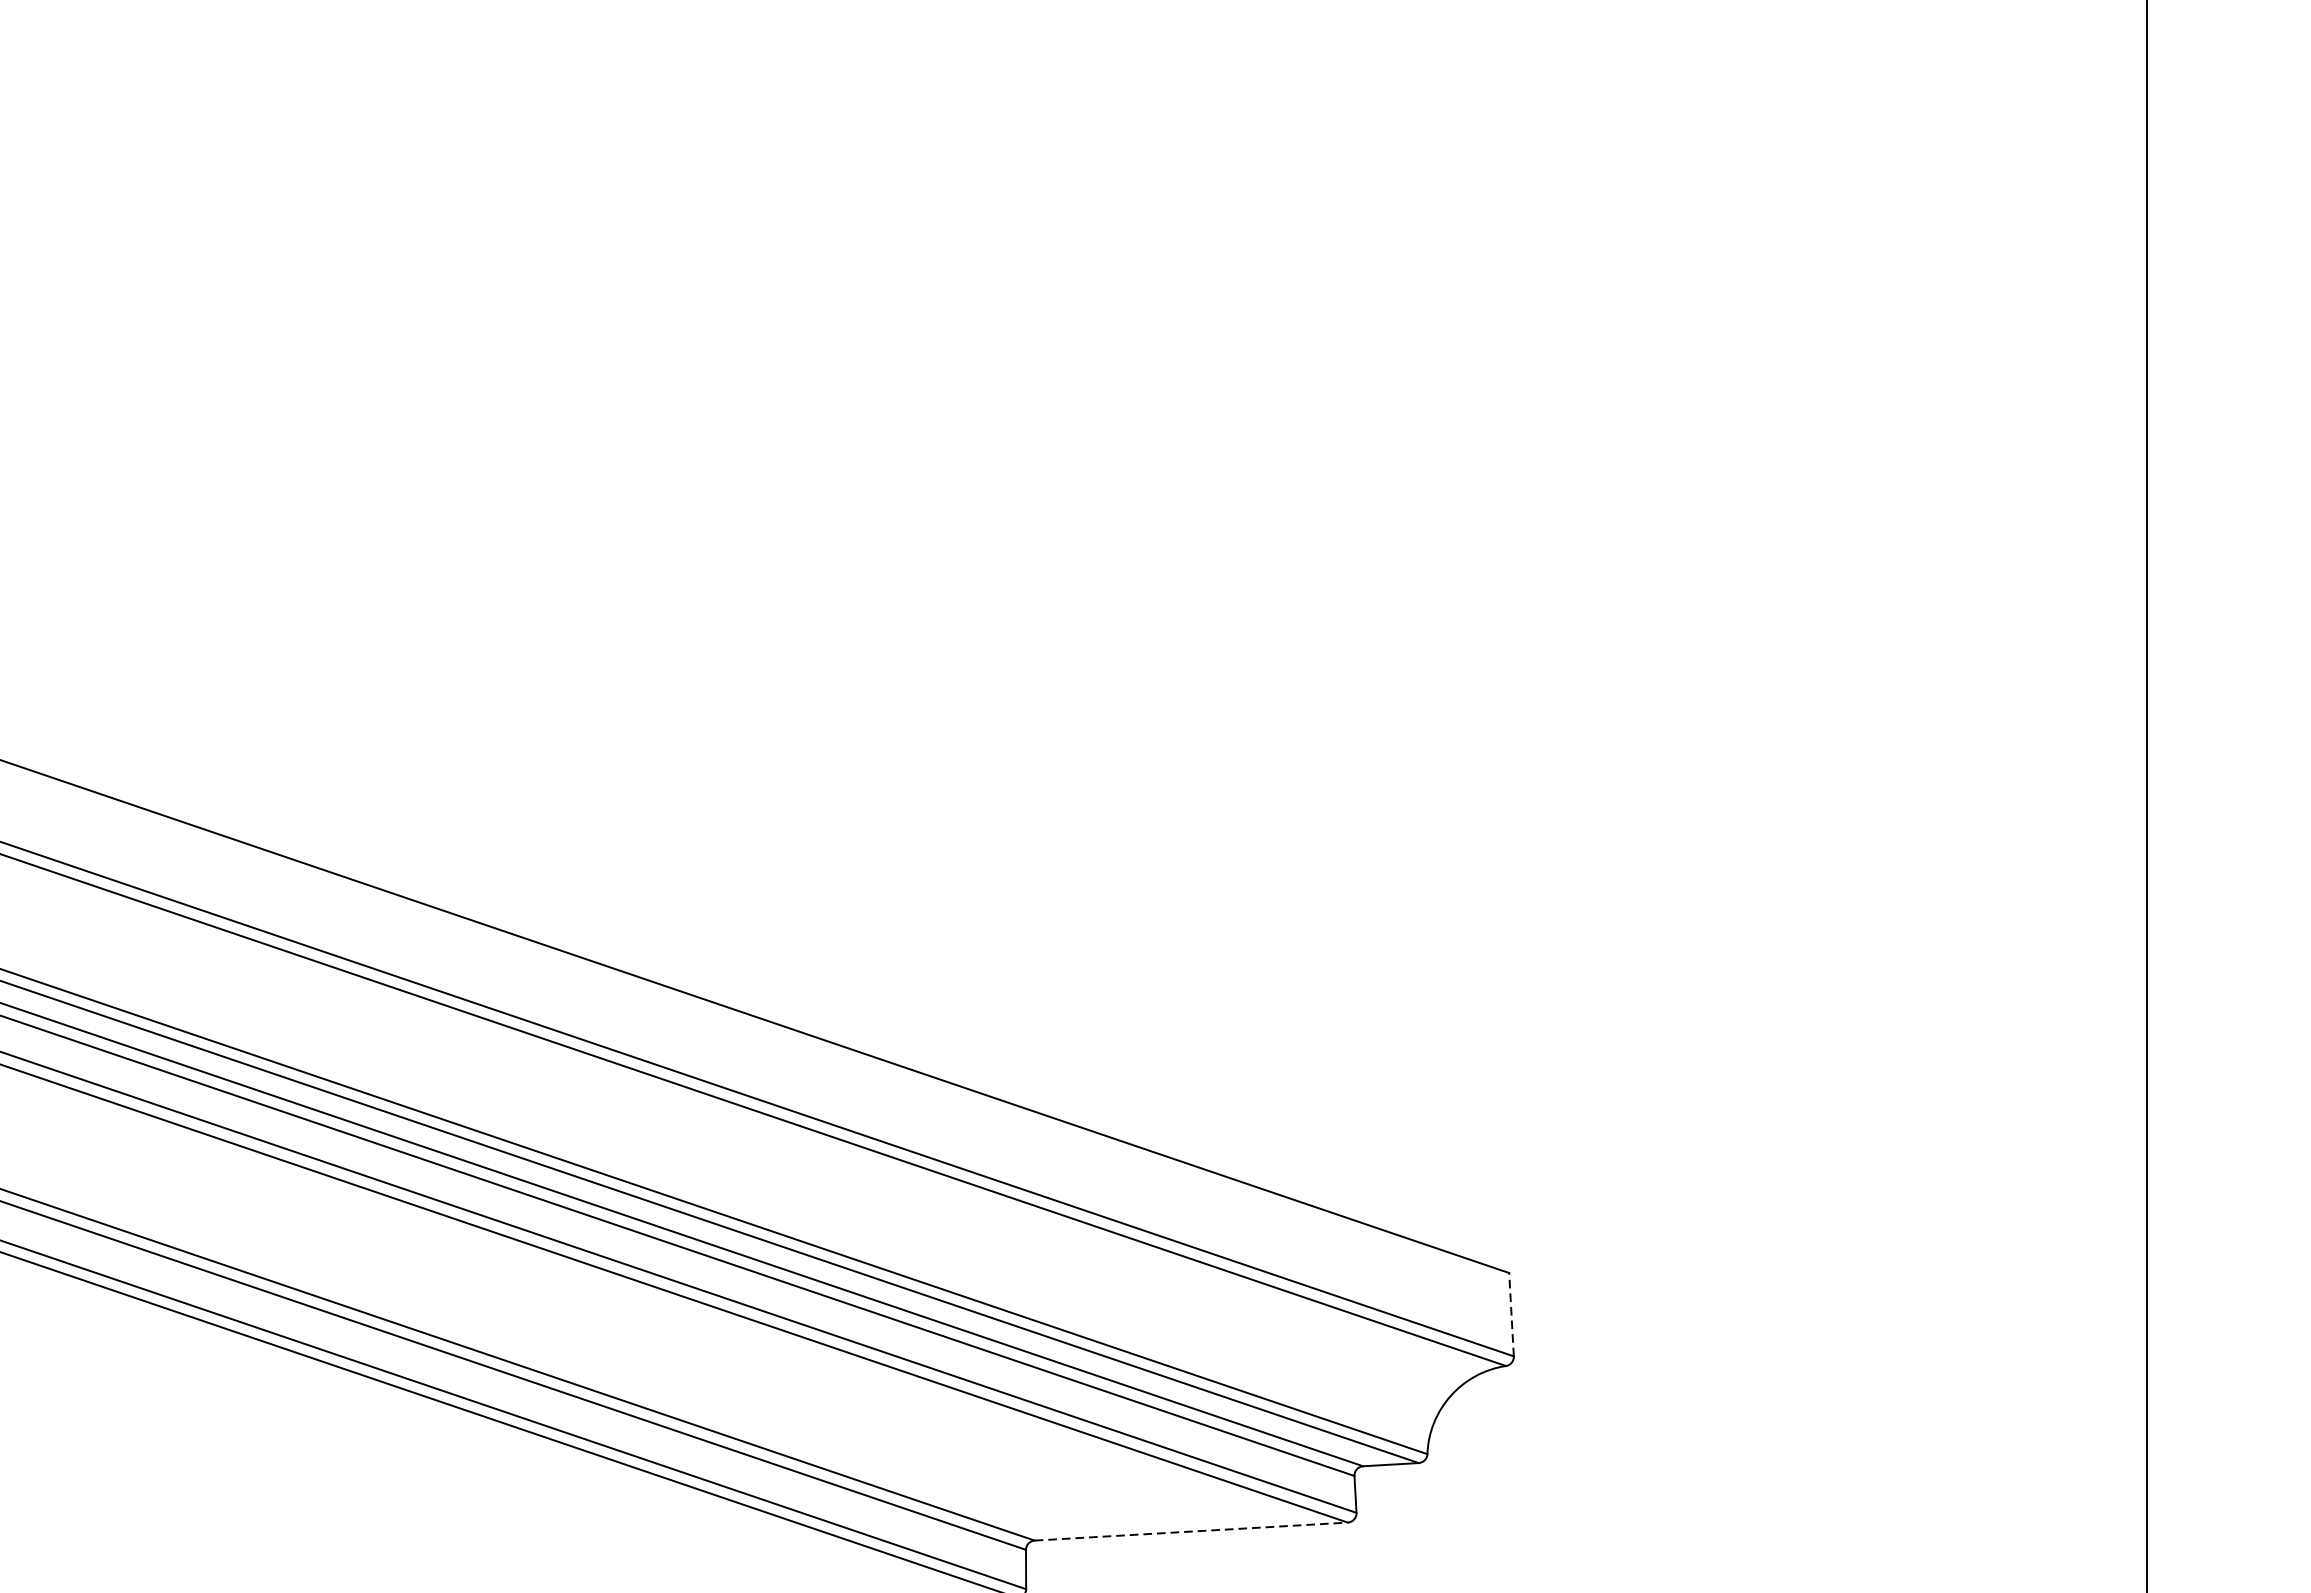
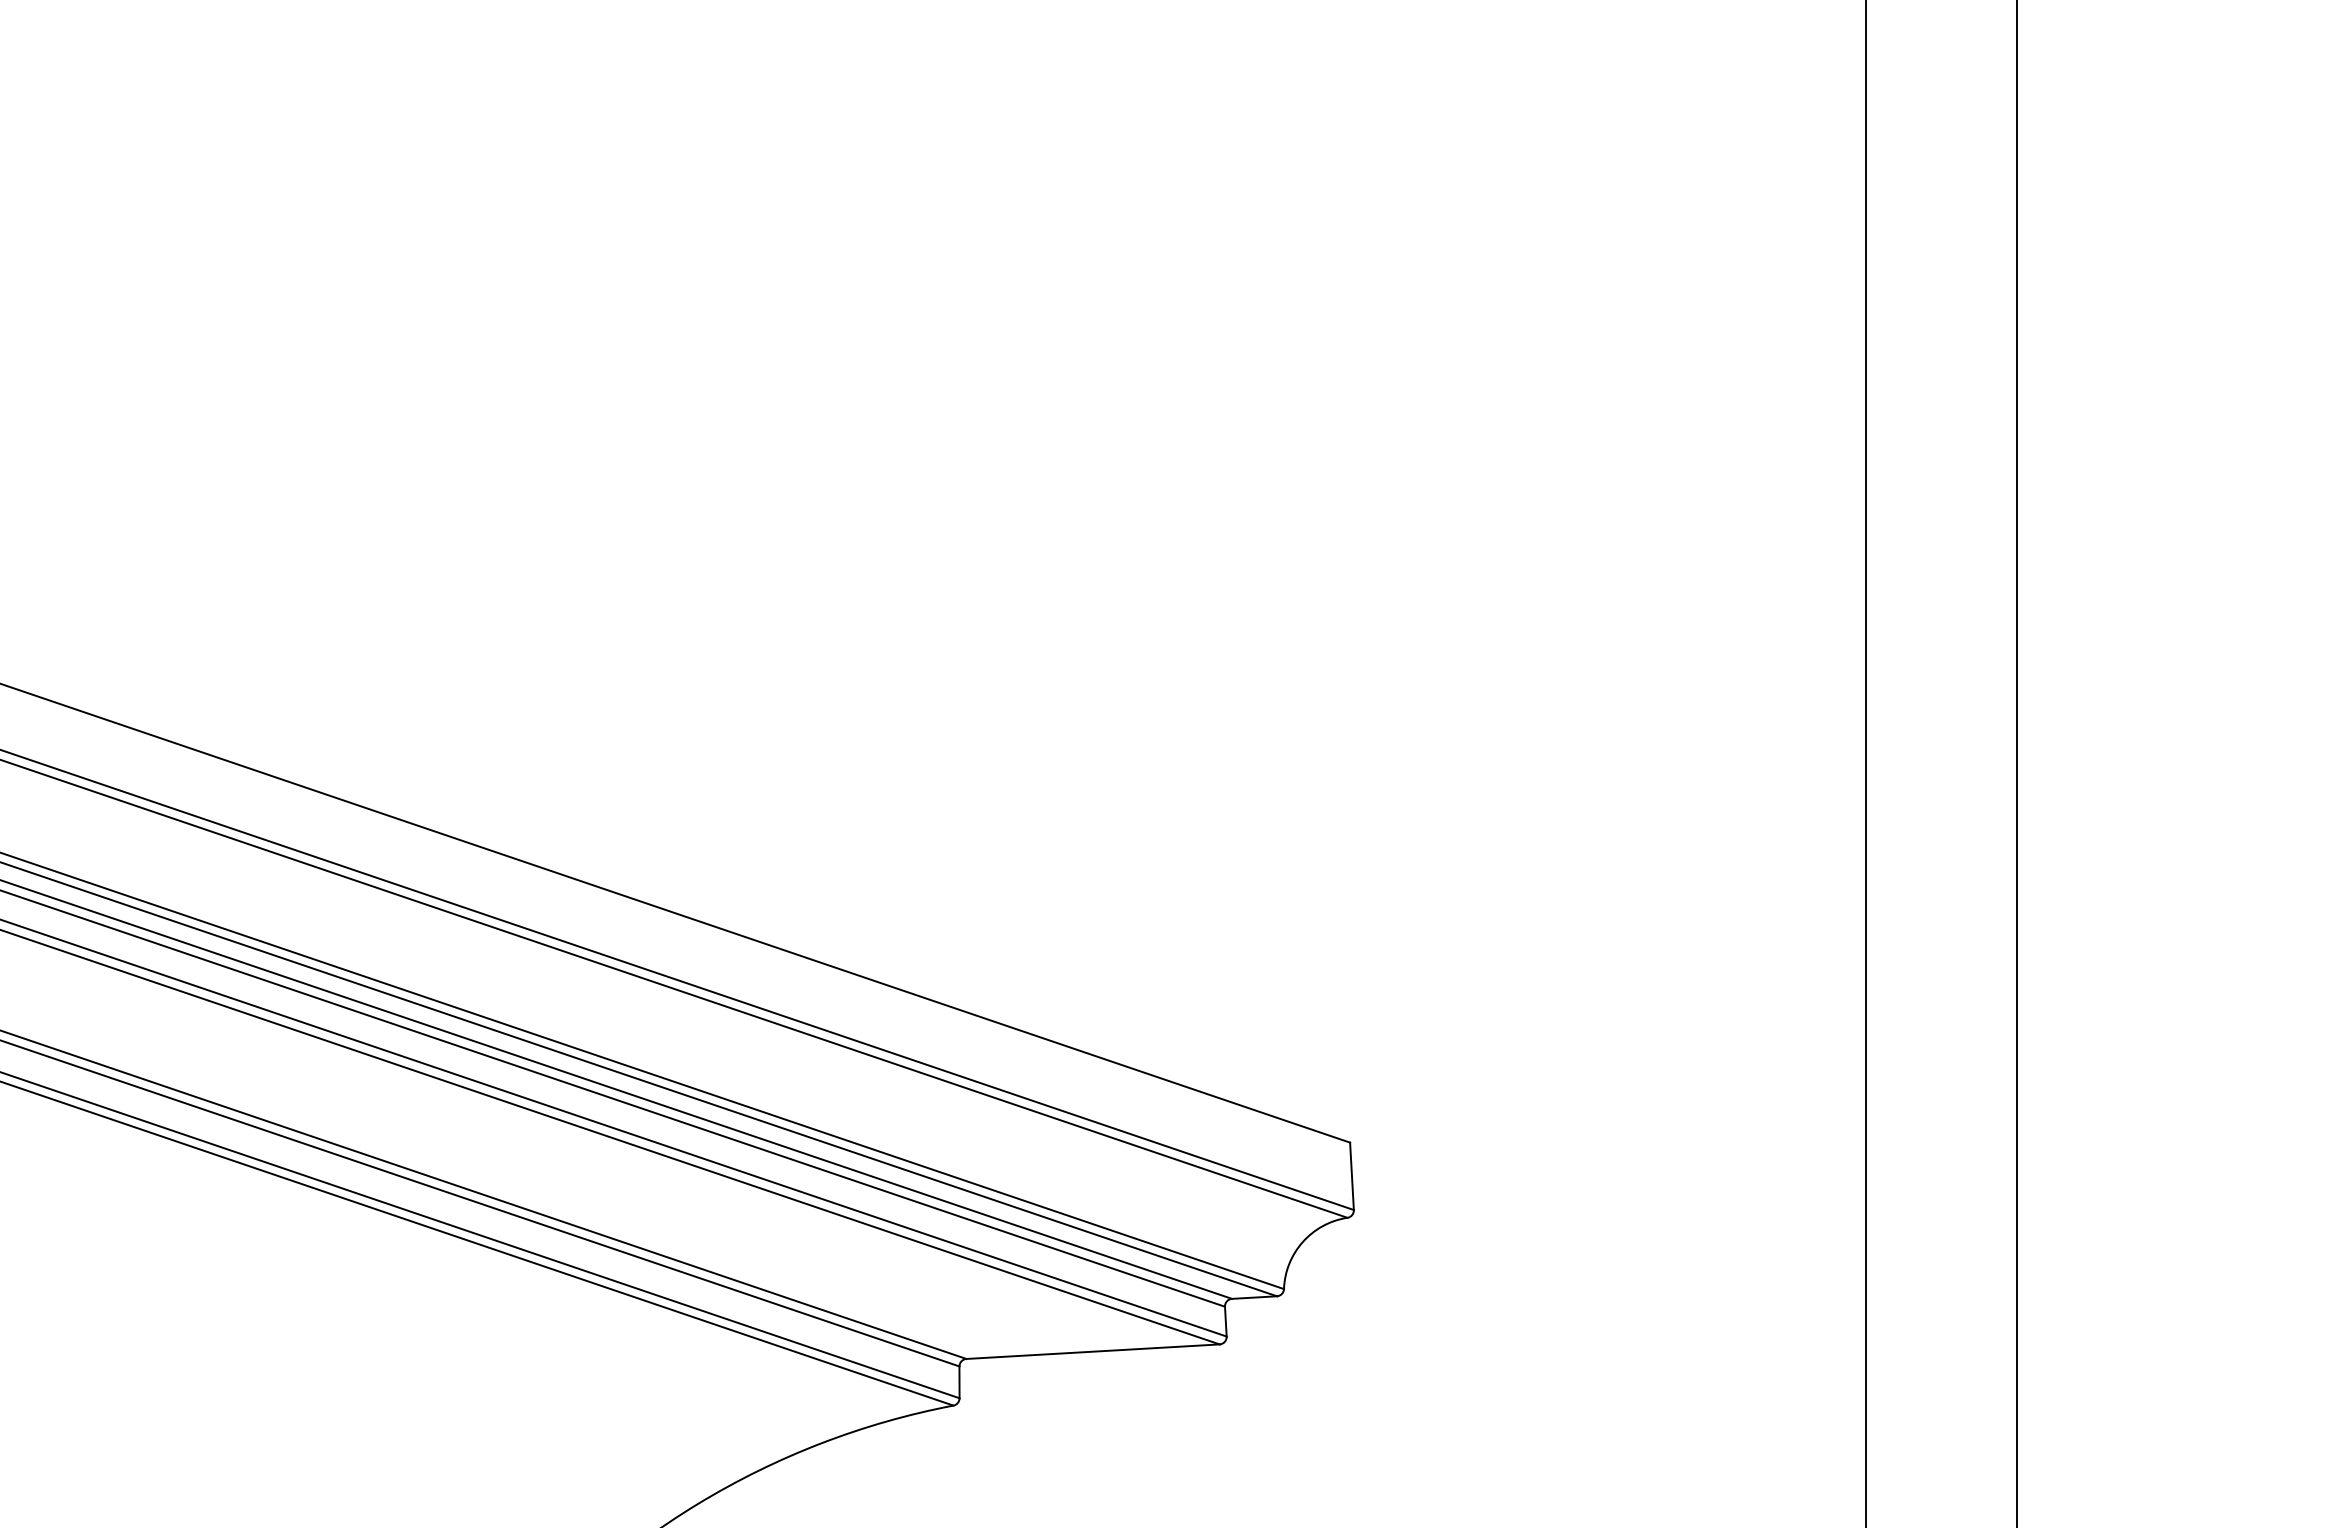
line: (1510, 1314) -> (1351, 1176), dashed -> solid
line: (1191, 1531) -> (1093, 1351), dashed -> solid

